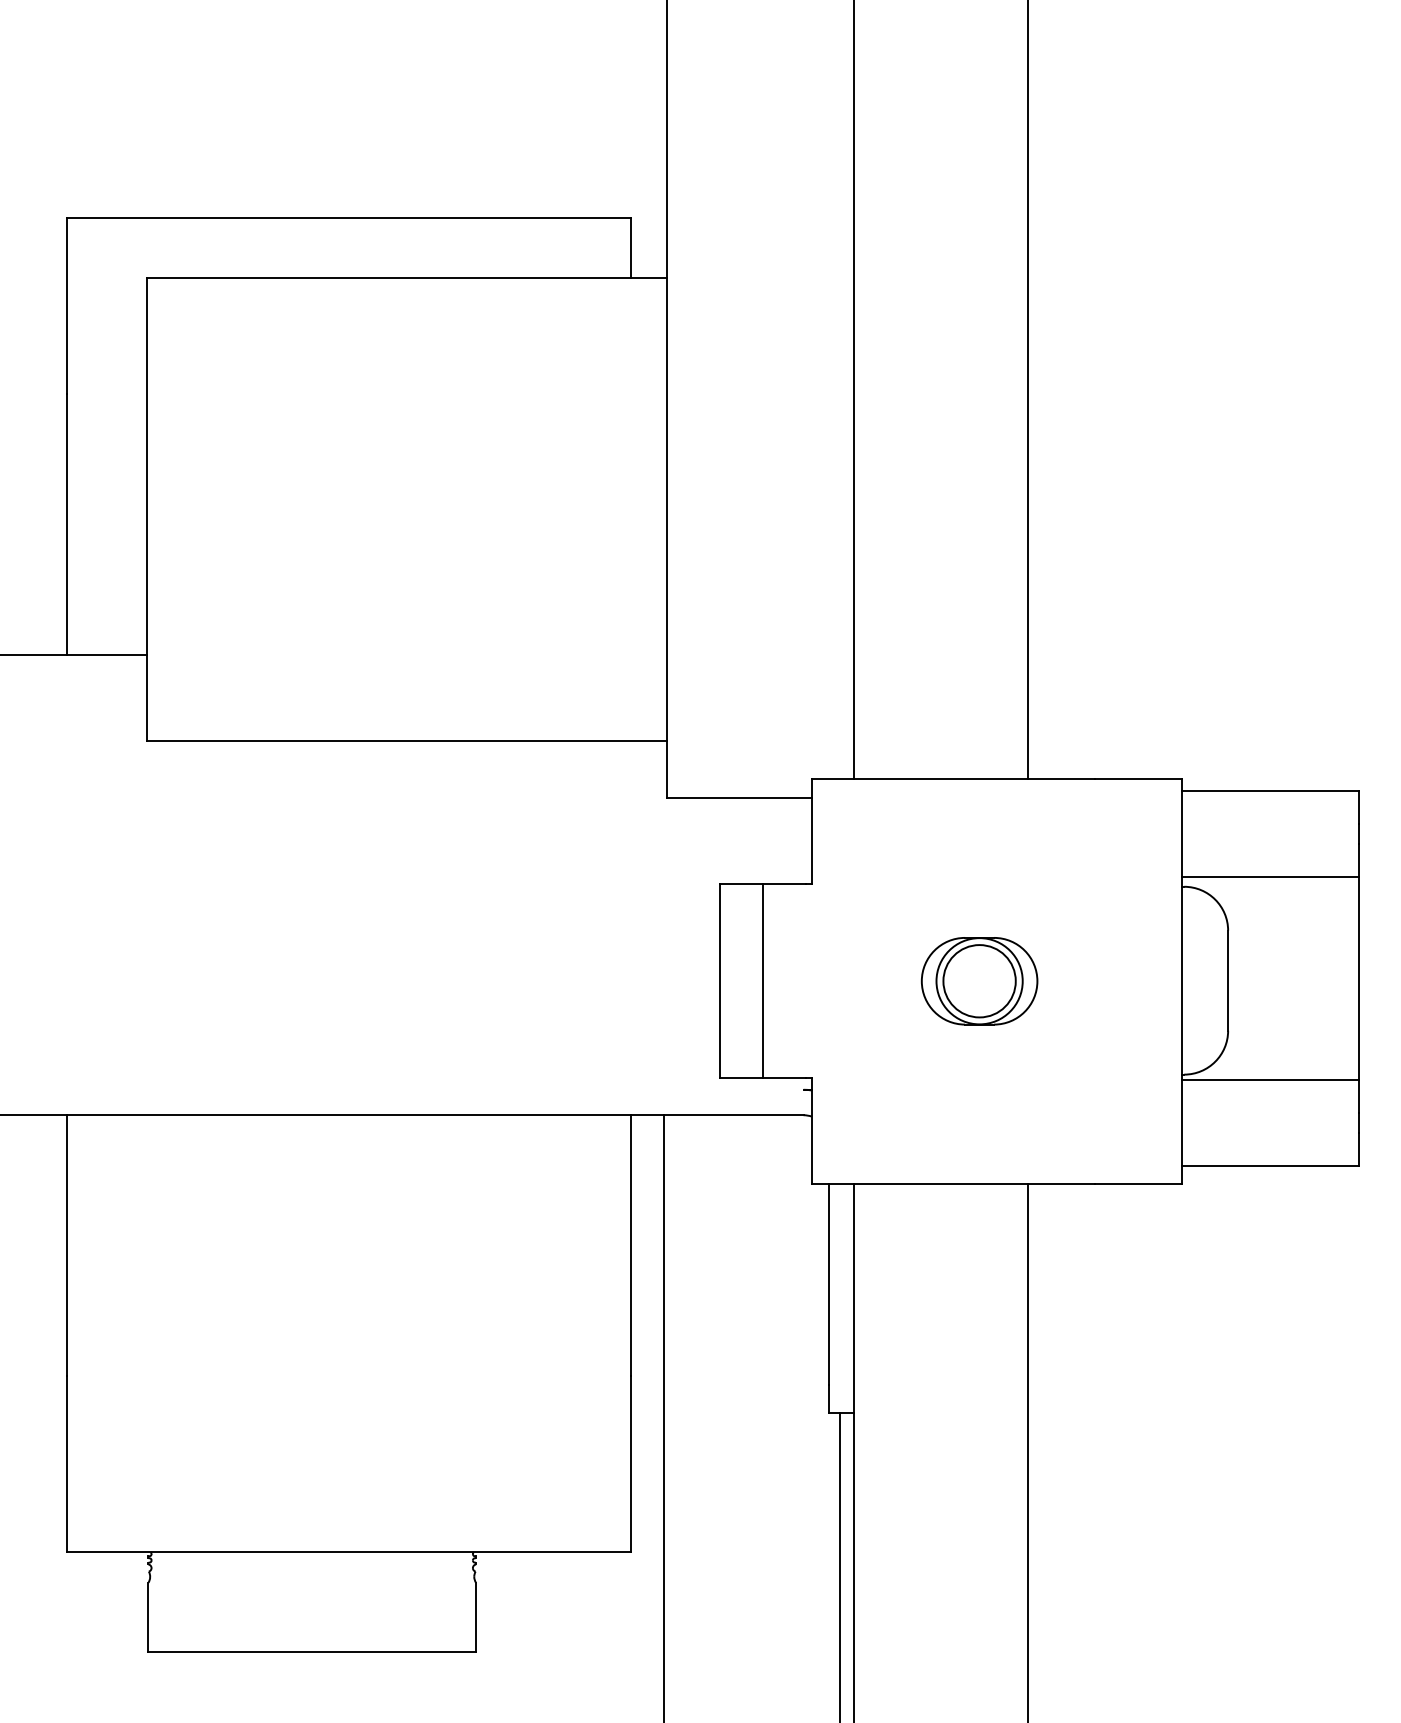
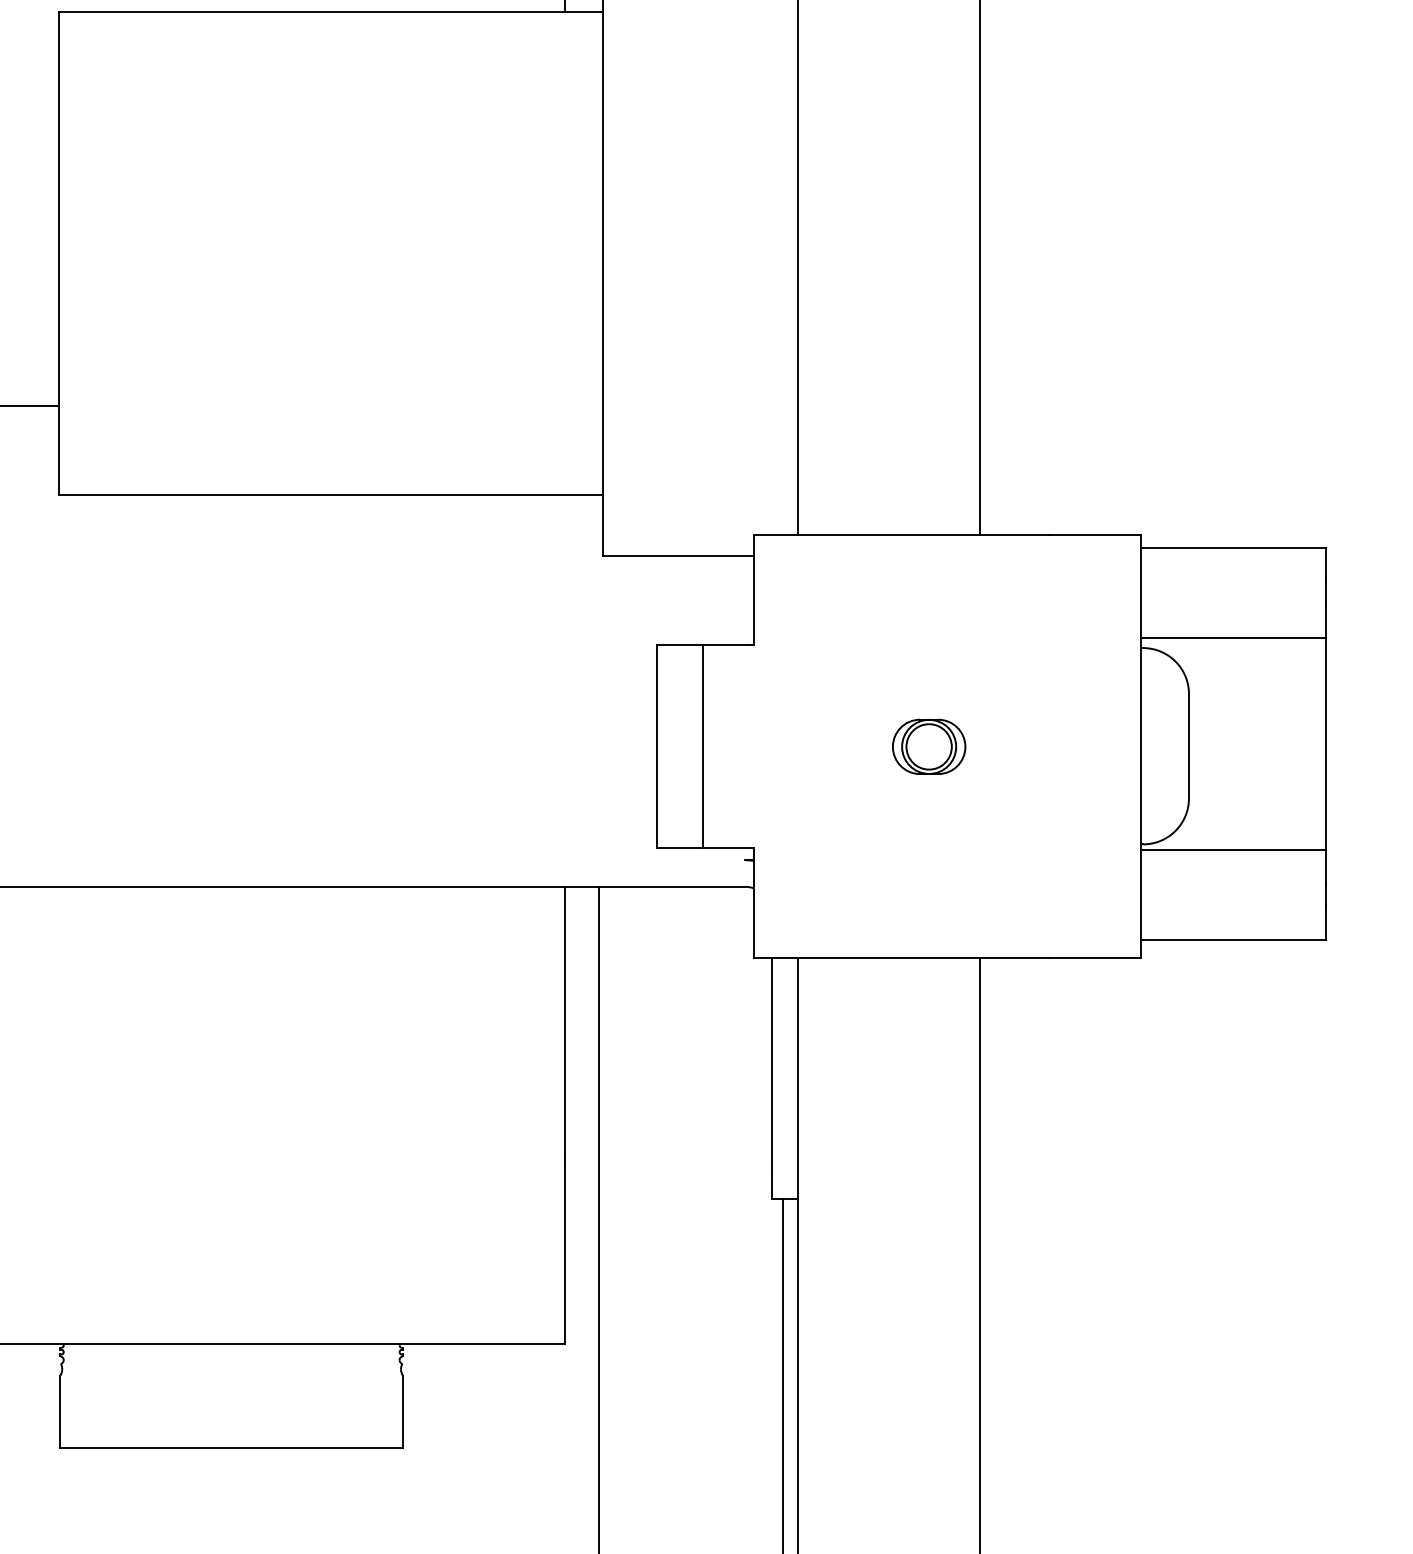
part: (979, 981) -> (929, 747), size x0.6

